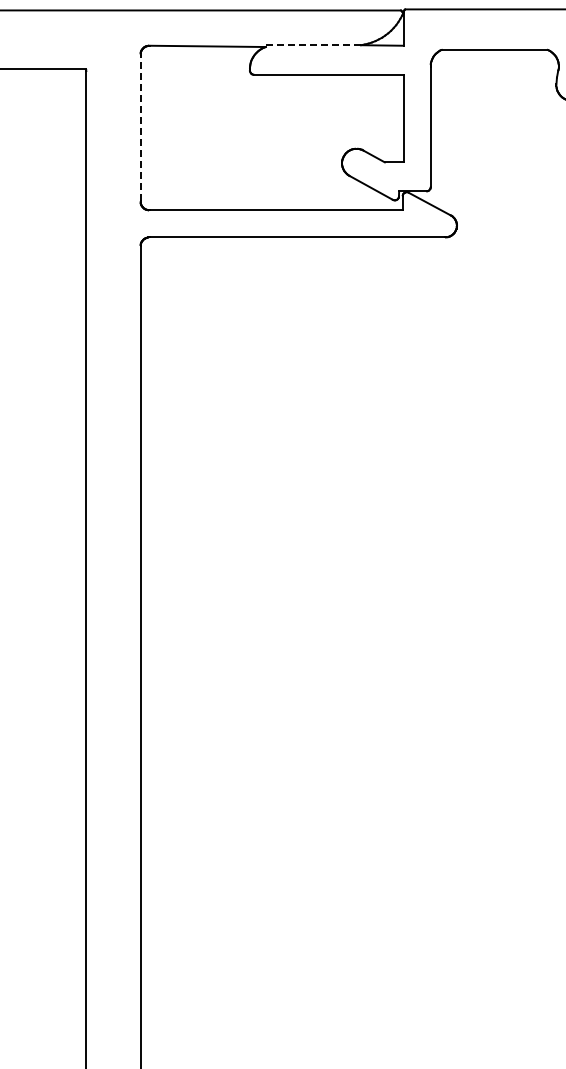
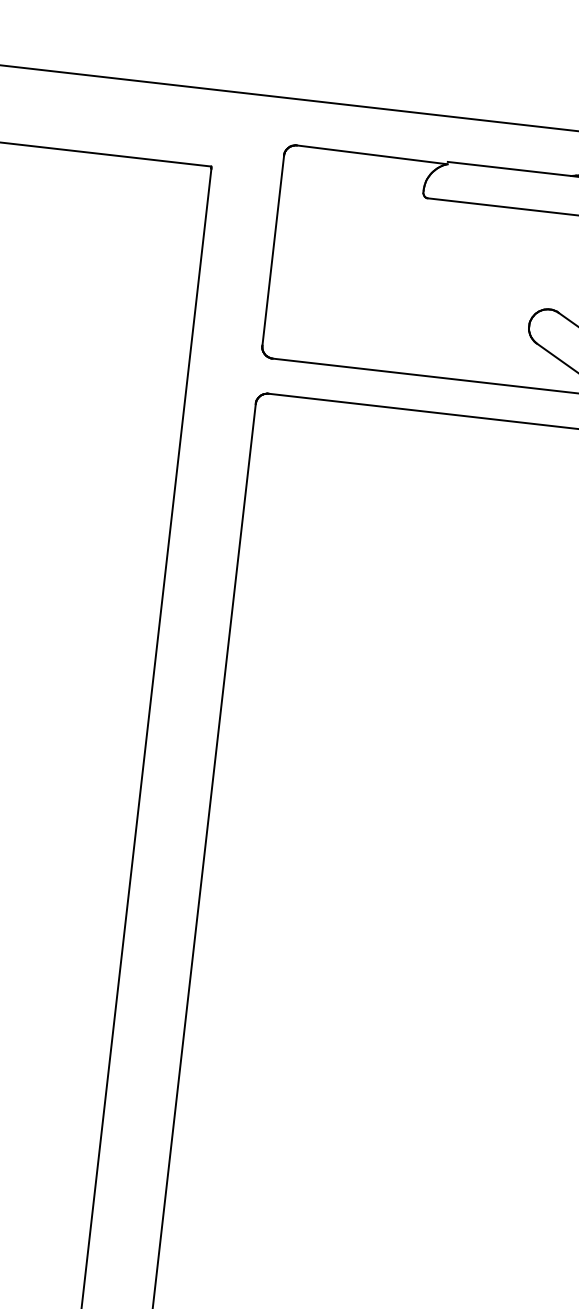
line: (313, 45) -> (509, 169), dashed -> solid
line: (140, 127) -> (273, 250), dashed -> solid

